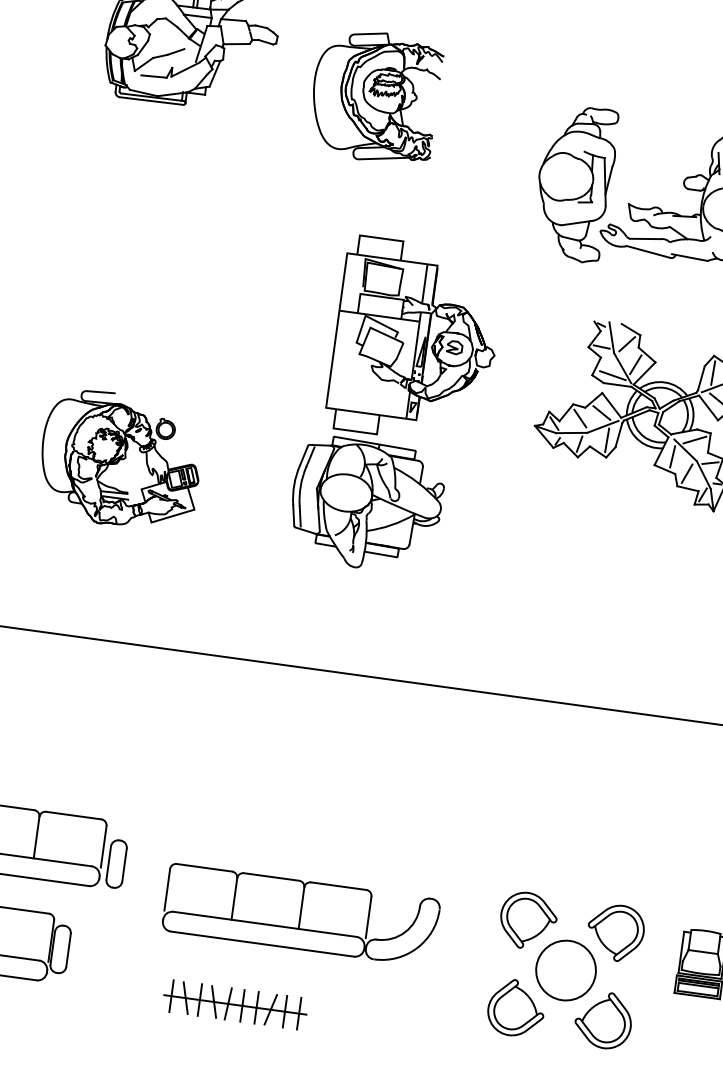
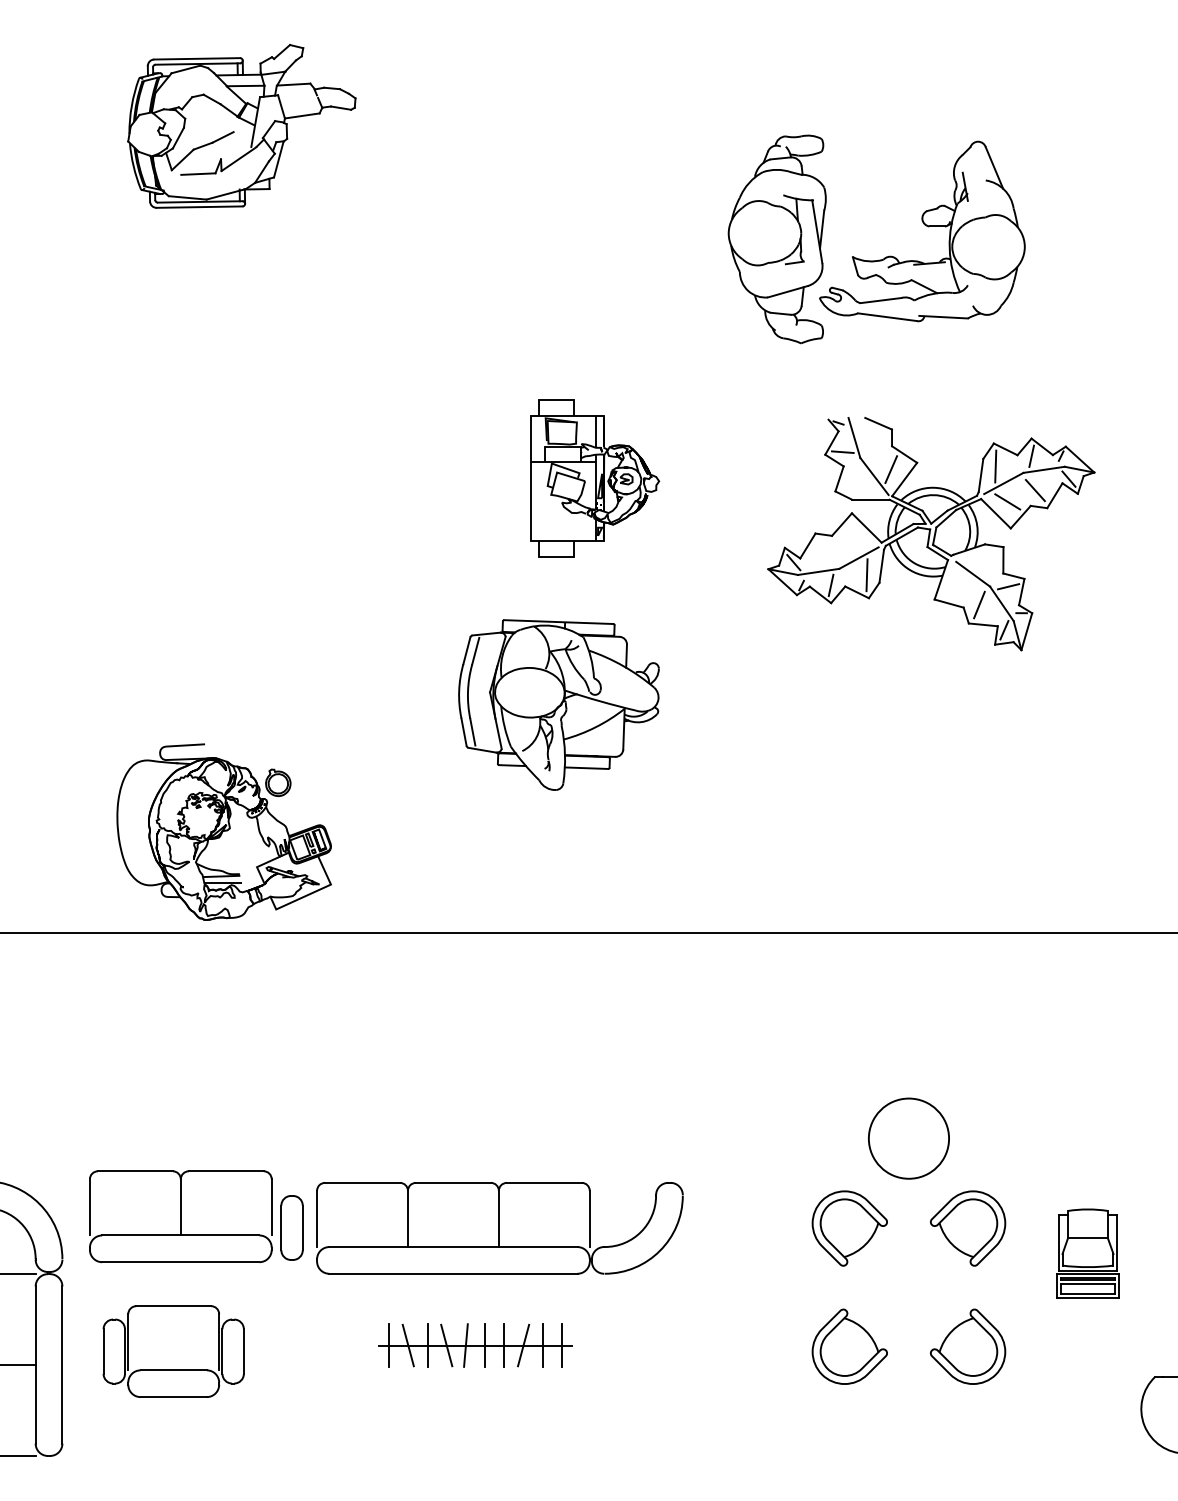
part: (375, 96) -> (496, 160), removed
part: (415, 341) -> (594, 478), size x0.6
line: (627, 344) -> (876, 443), removed
line: (612, 375) -> (862, 487), removed
line: (601, 412) -> (854, 539), removed
line: (579, 417) -> (826, 550), removed
line: (694, 439) -> (983, 558), removed
line: (672, 456) -> (956, 584), removed
part: (120, 459) -> (223, 831), moved
part: (300, 915) -> (499, 1228), moved
circle: (565, 970) -> (908, 1138), moved
part: (235, 1004) -> (475, 1345), moved

